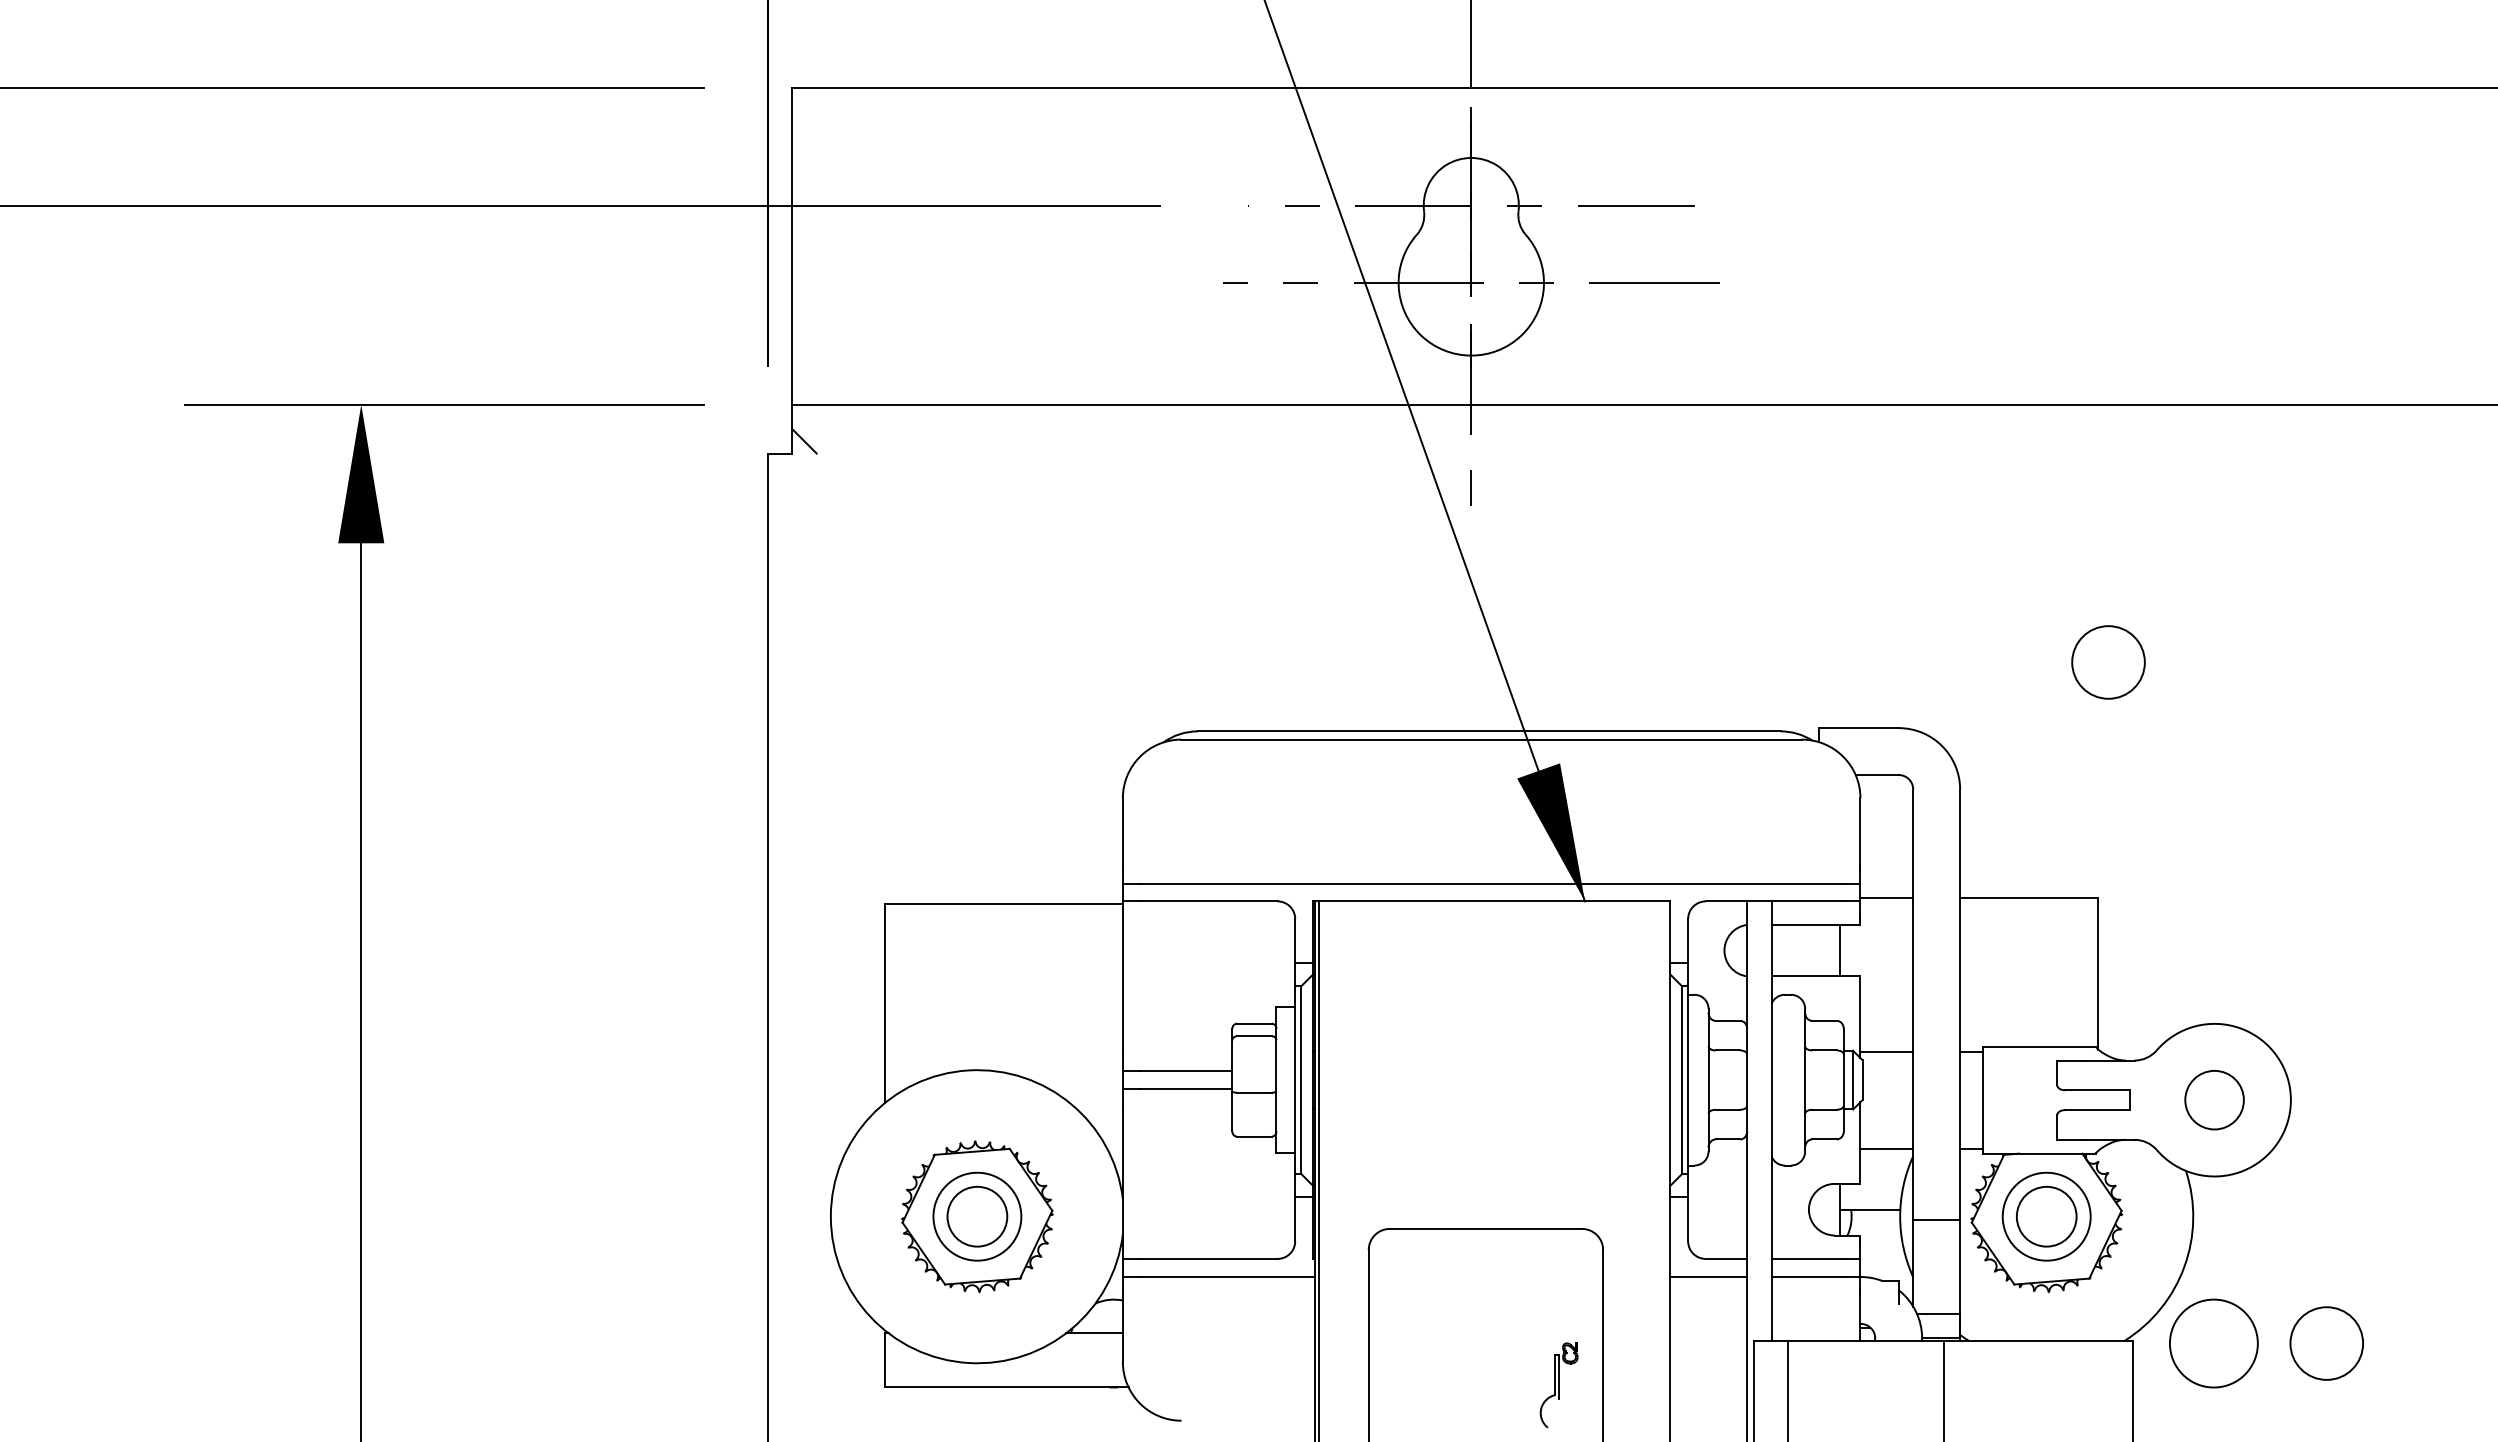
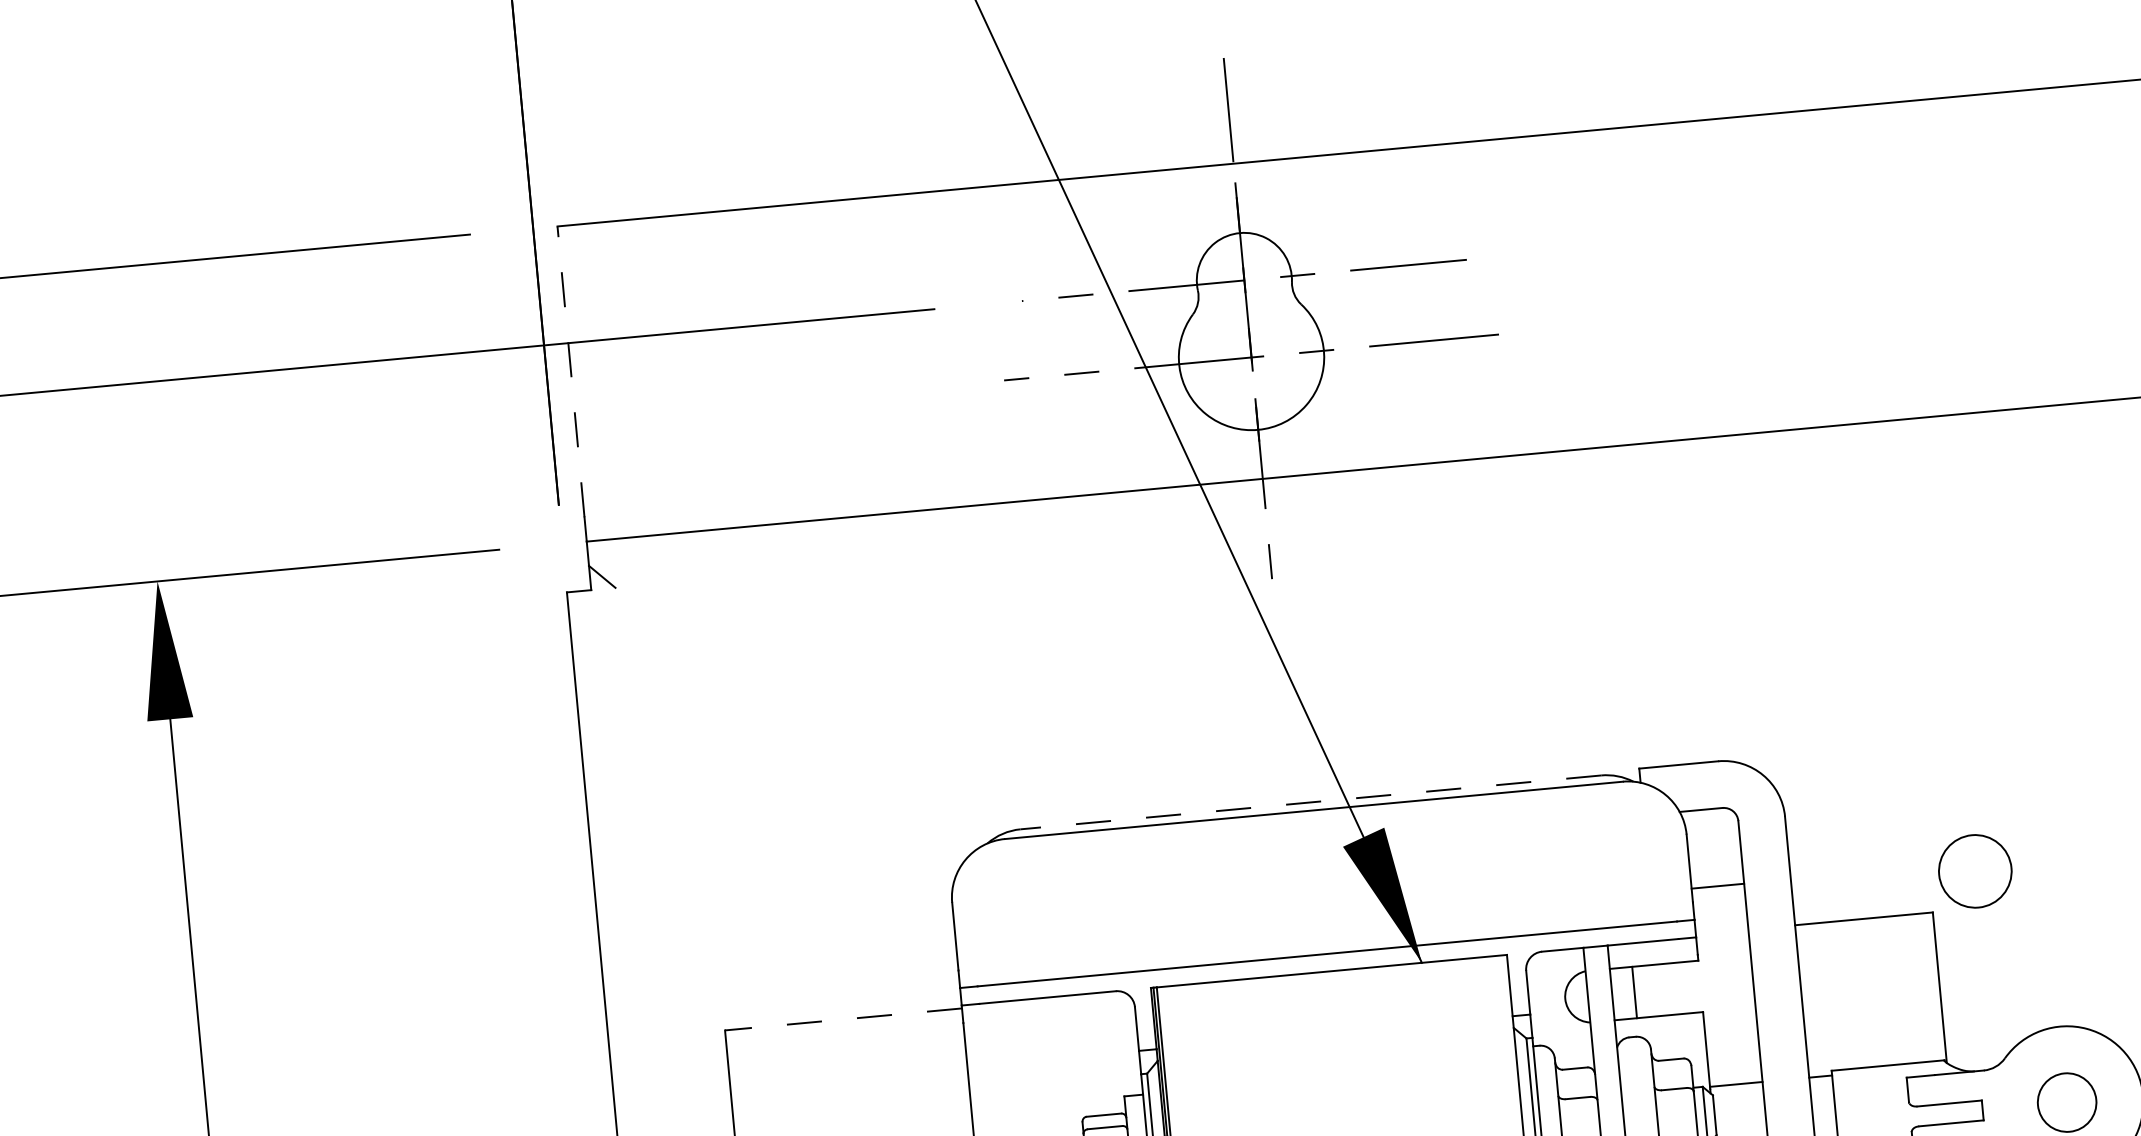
line: (792, 233) -> (571, 370), solid -> dashed
circle: (2108, 662) -> (1975, 871), moved
line: (1489, 731) -> (1311, 802), solid -> dashed
line: (1886, 898) -> (1717, 886), moved
line: (1003, 904) -> (843, 1019), solid -> dashed
line: (1840, 950) -> (1635, 992), moved

